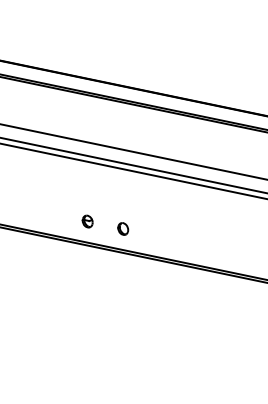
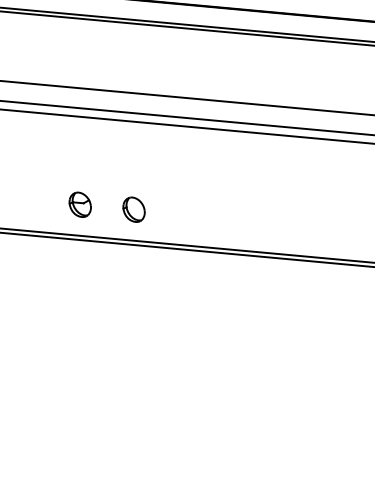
part: (87, 221) -> (79, 204), size x1.4
part: (123, 228) -> (134, 208), size x1.4

